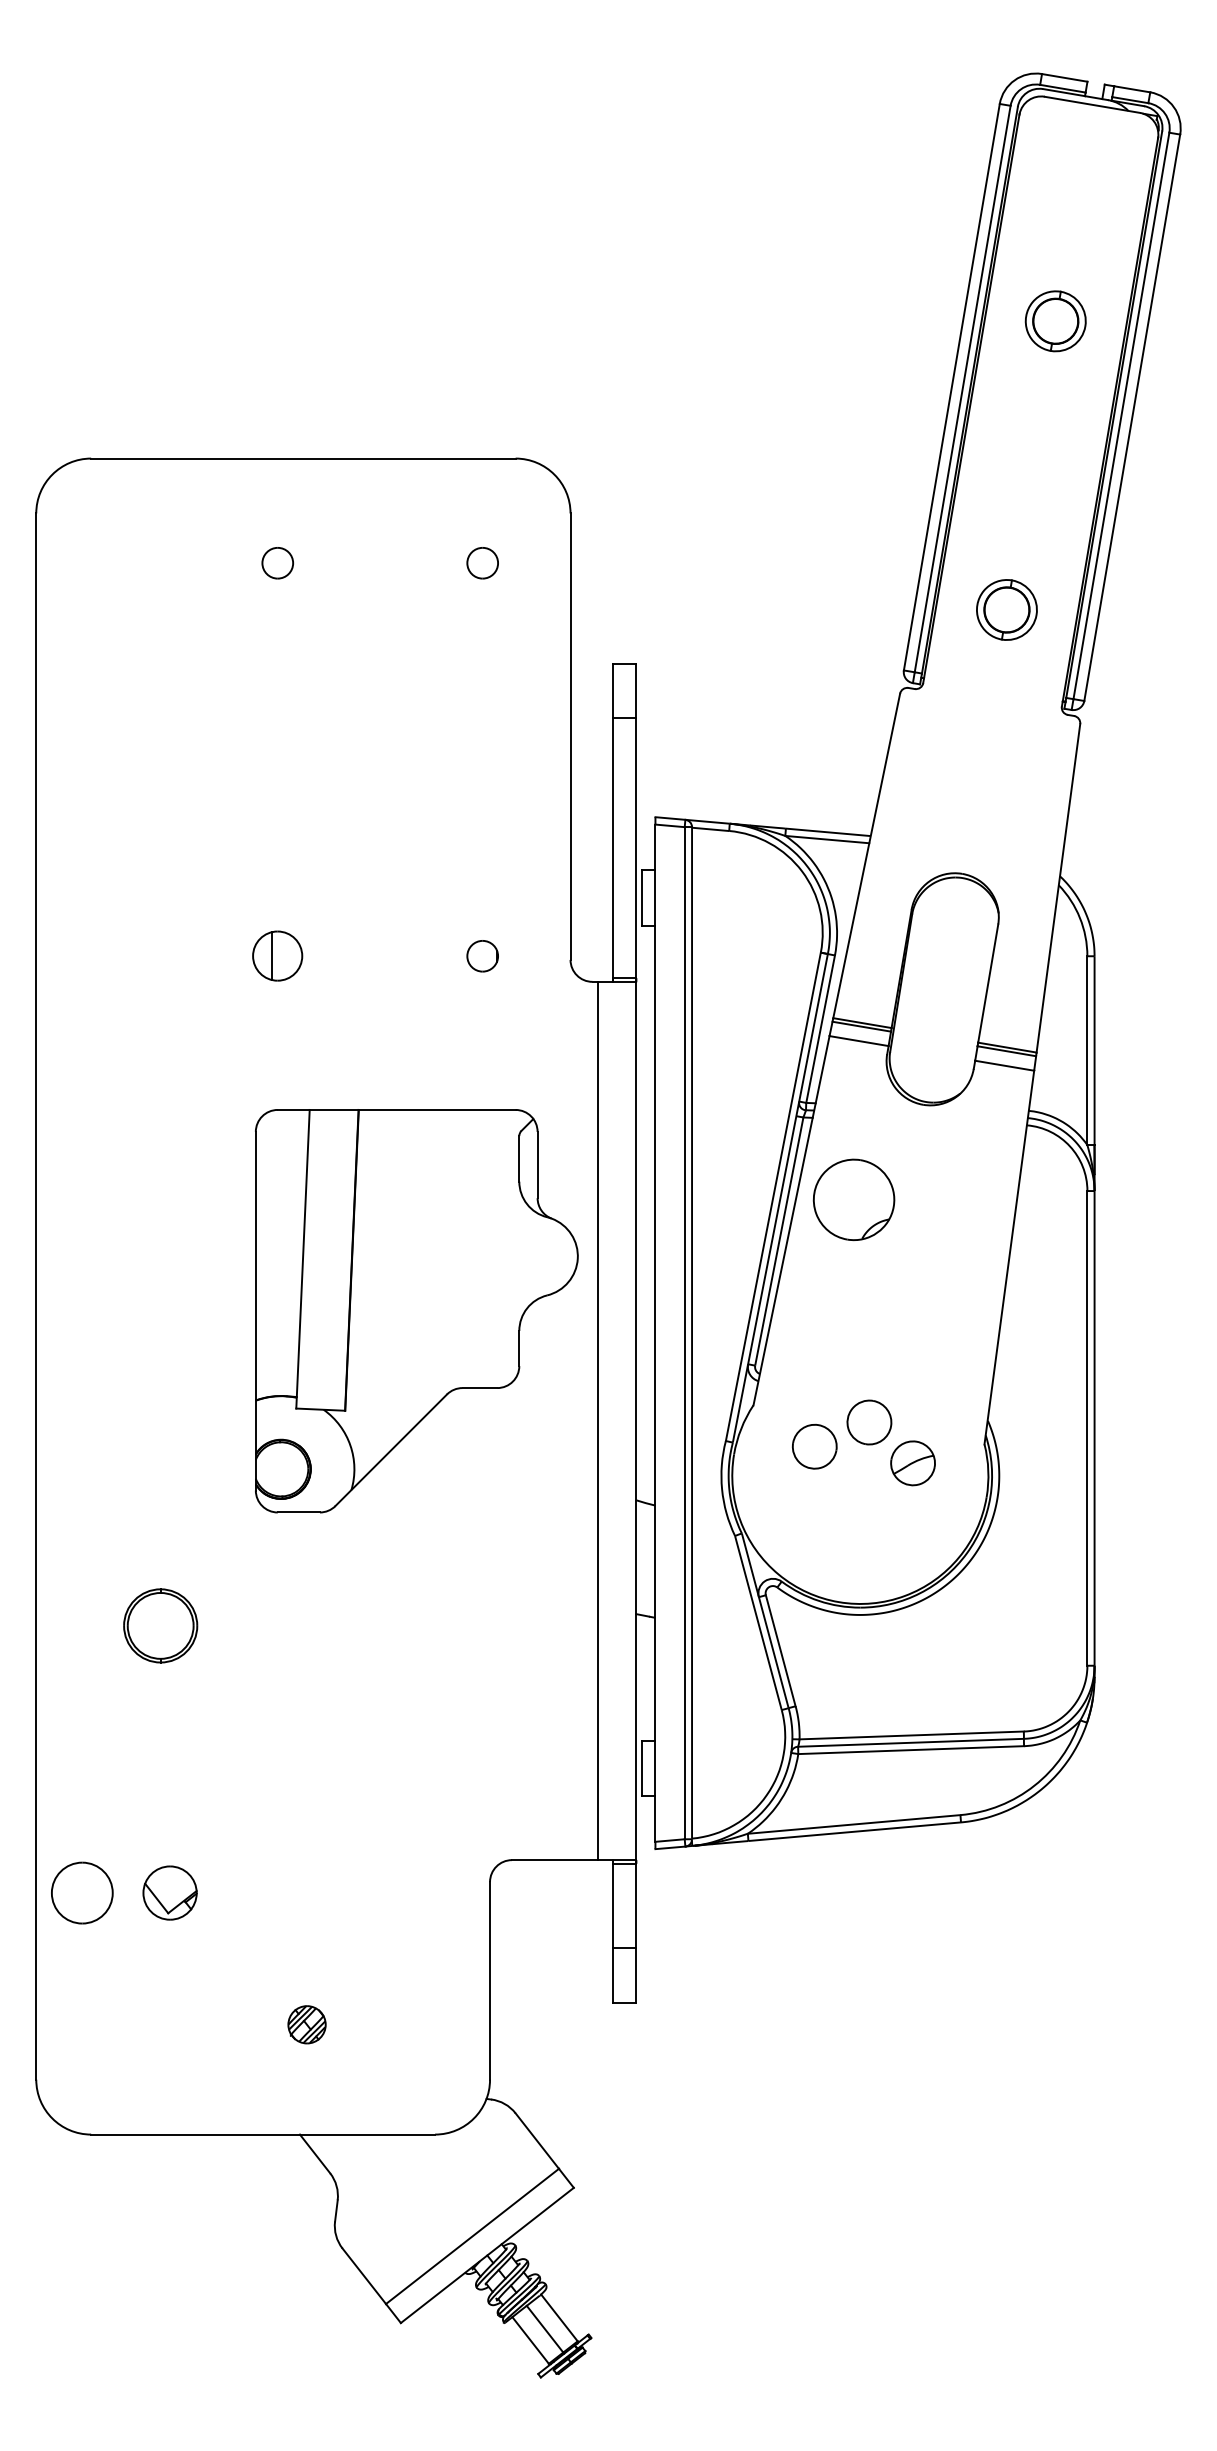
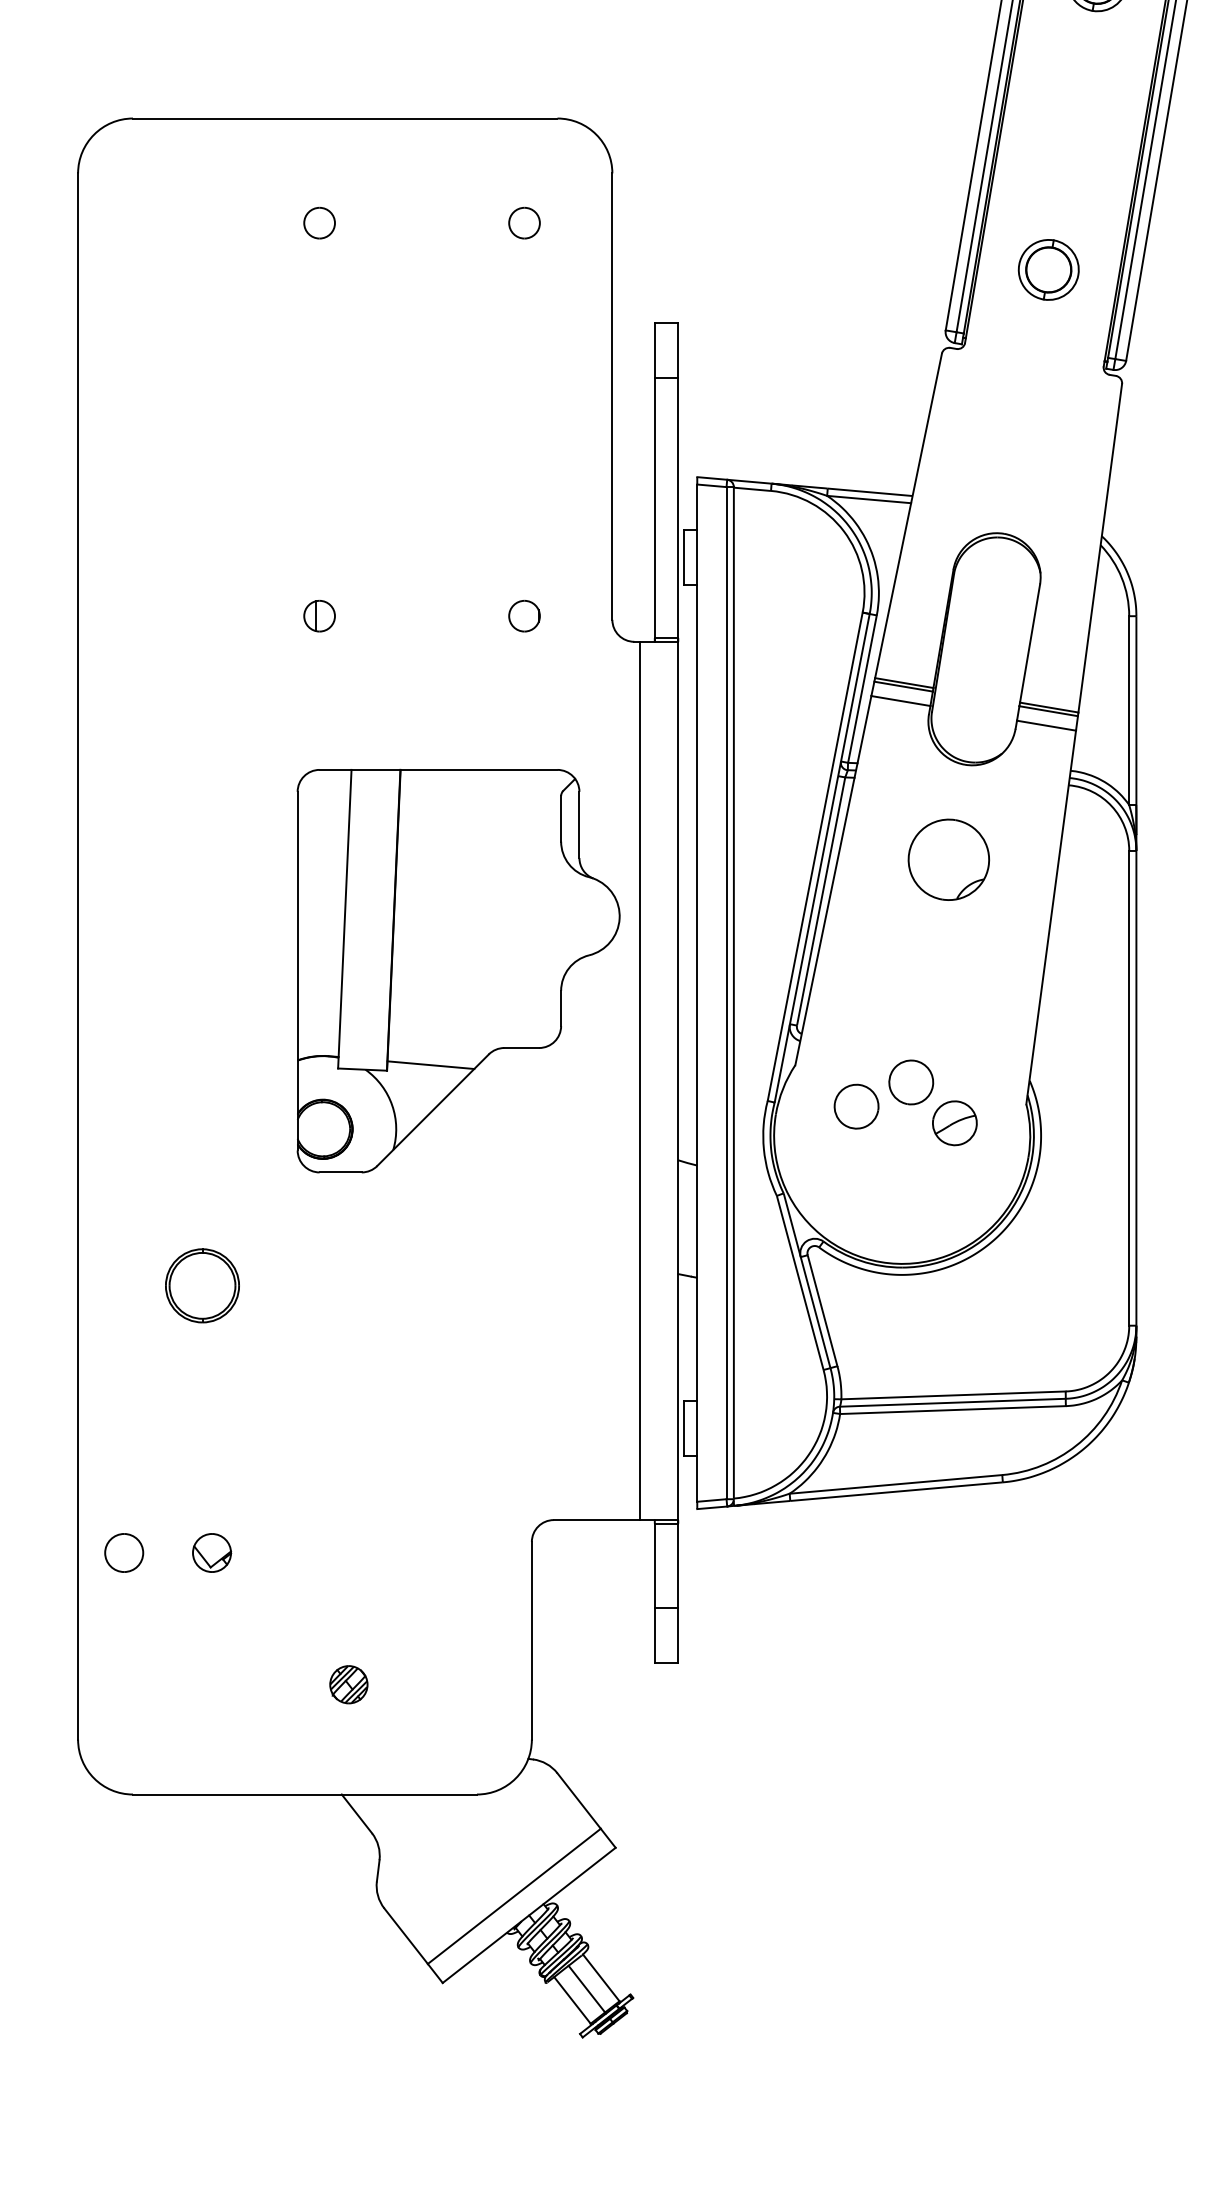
part: (277, 956) -> (319, 616), size x0.62
part: (853, 1199) -> (948, 859), moved
line: (388, 1405) -> (430, 1065), added
part: (82, 1892) -> (124, 1552), size x0.62
part: (170, 1892) -> (212, 1552), size x0.71

